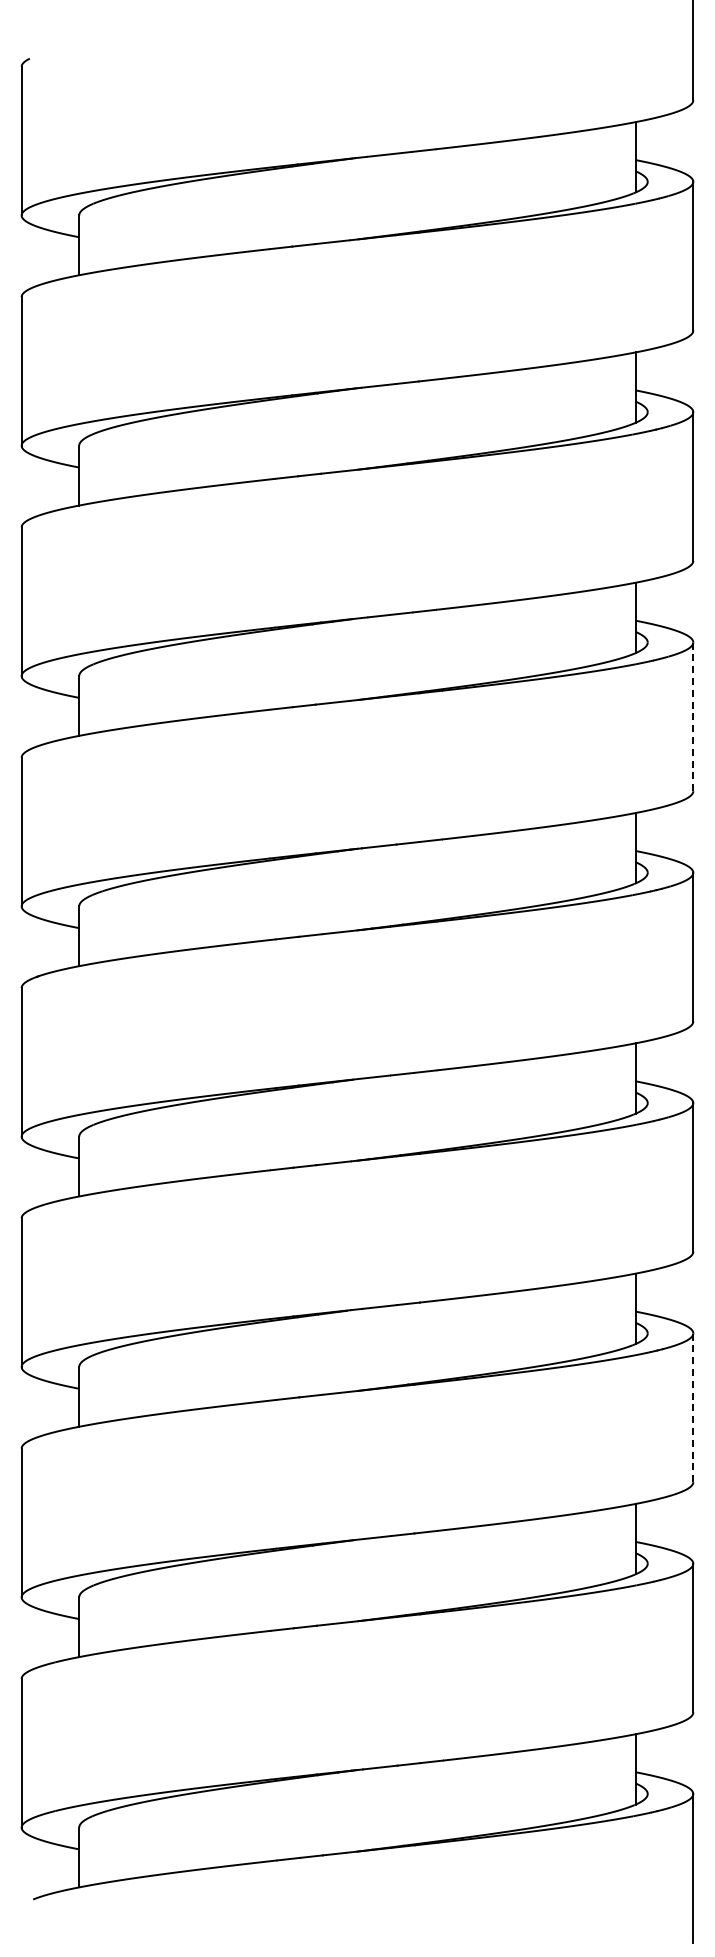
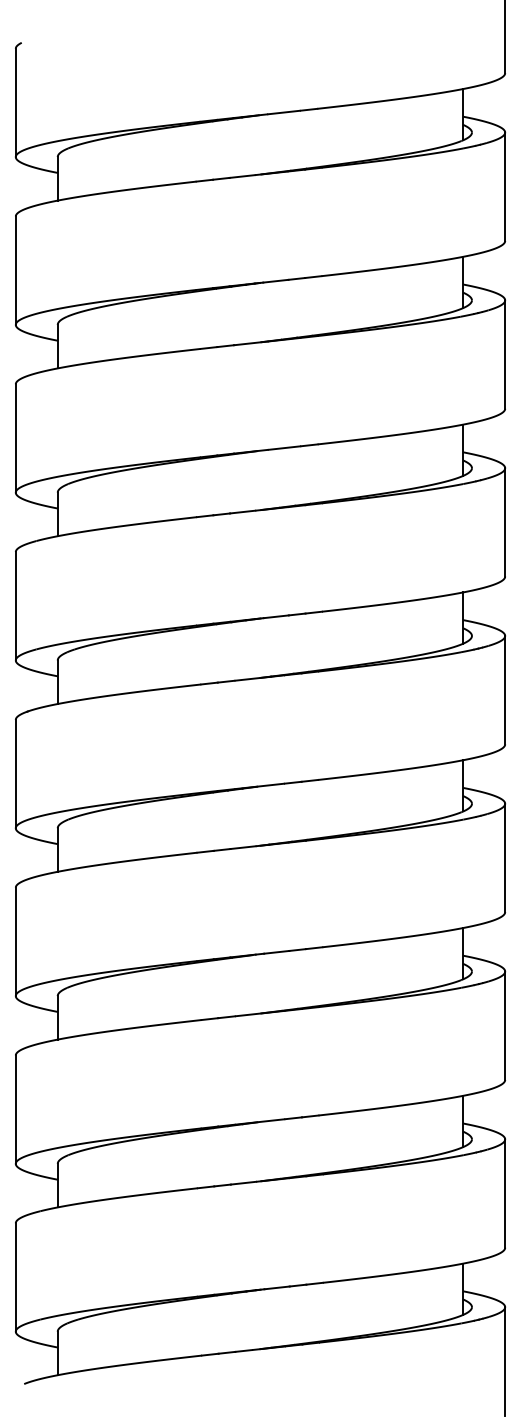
line: (693, 716) -> (505, 522), dashed -> solid
line: (693, 1407) -> (505, 1025), dashed -> solid

